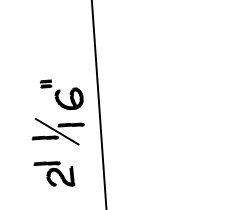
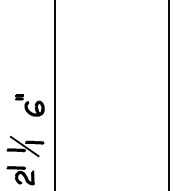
part: (61, 94) -> (29, 105), moved

